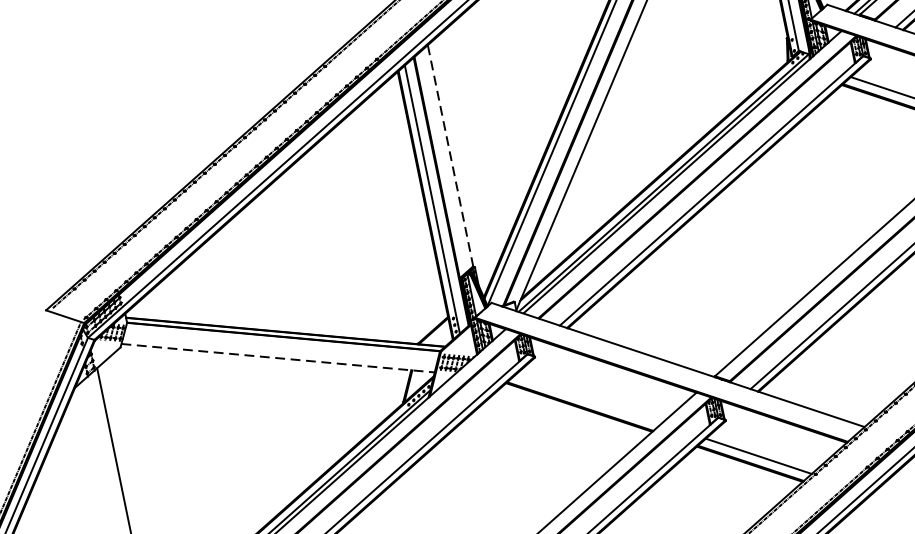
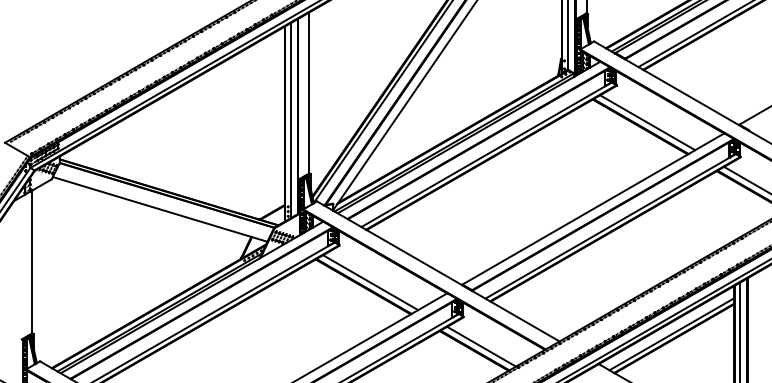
line: (450, 156) -> (309, 93), dashed -> solid
line: (278, 358) -> (160, 209), dashed -> solid
line: (587, 399) -> (370, 282), added

